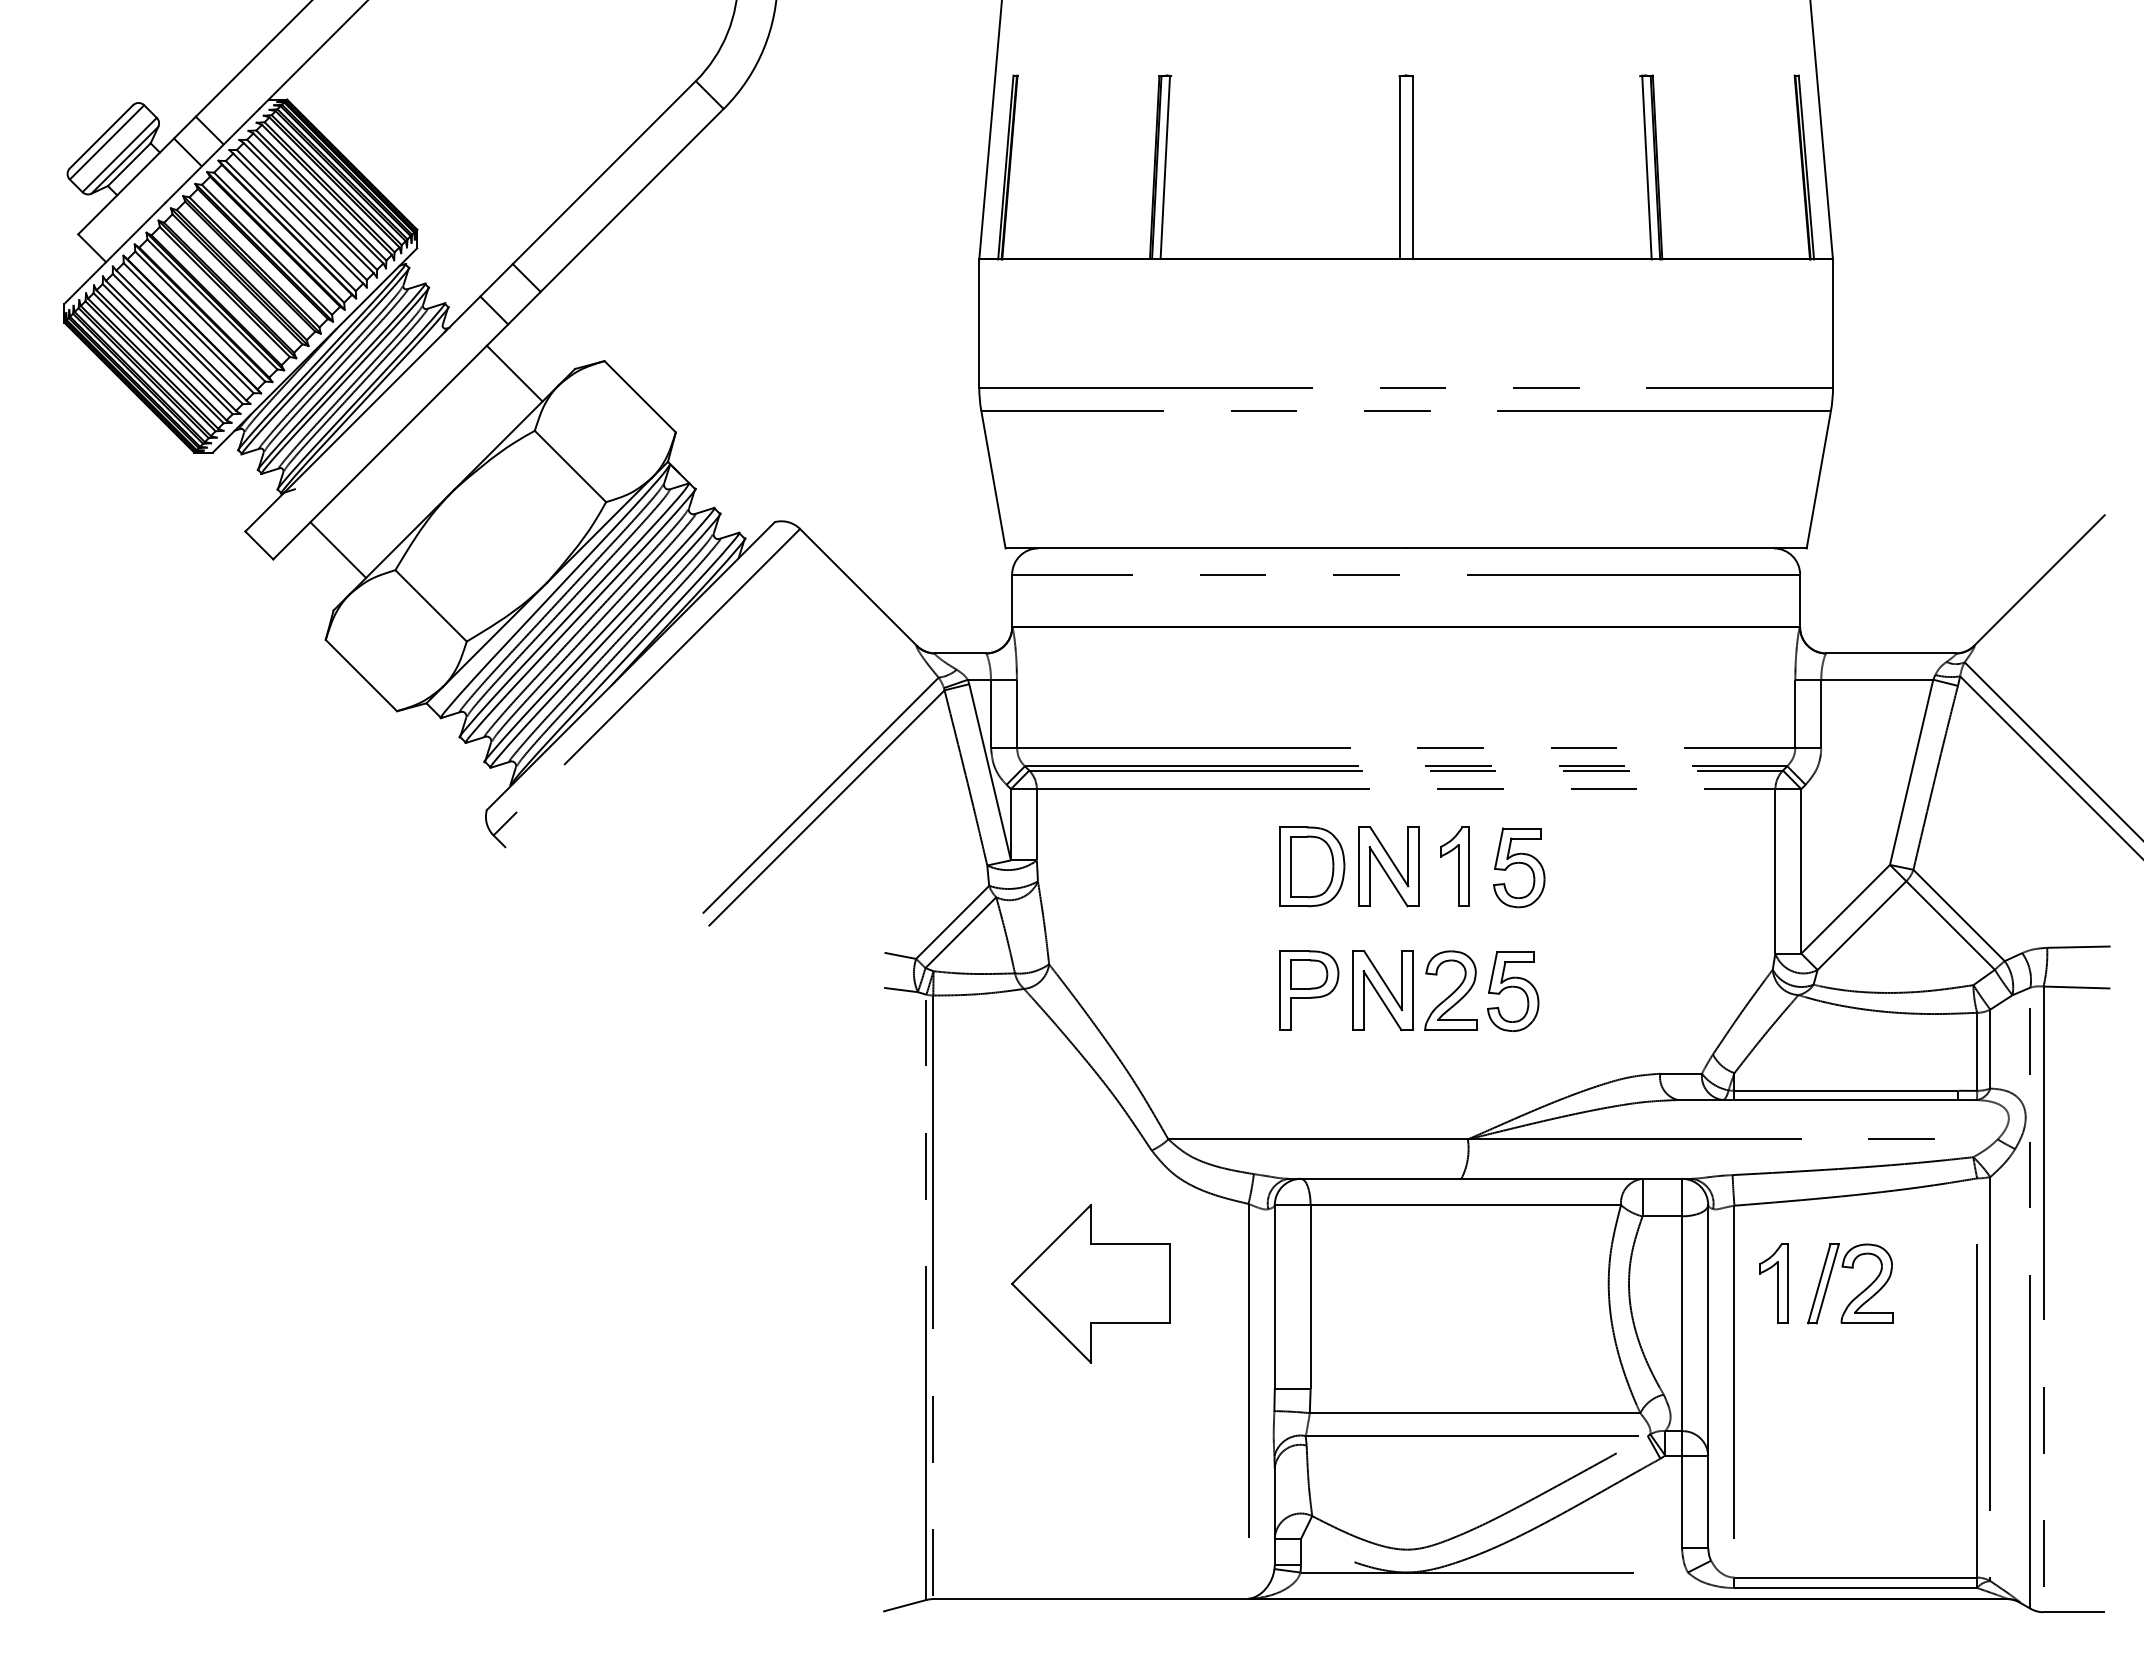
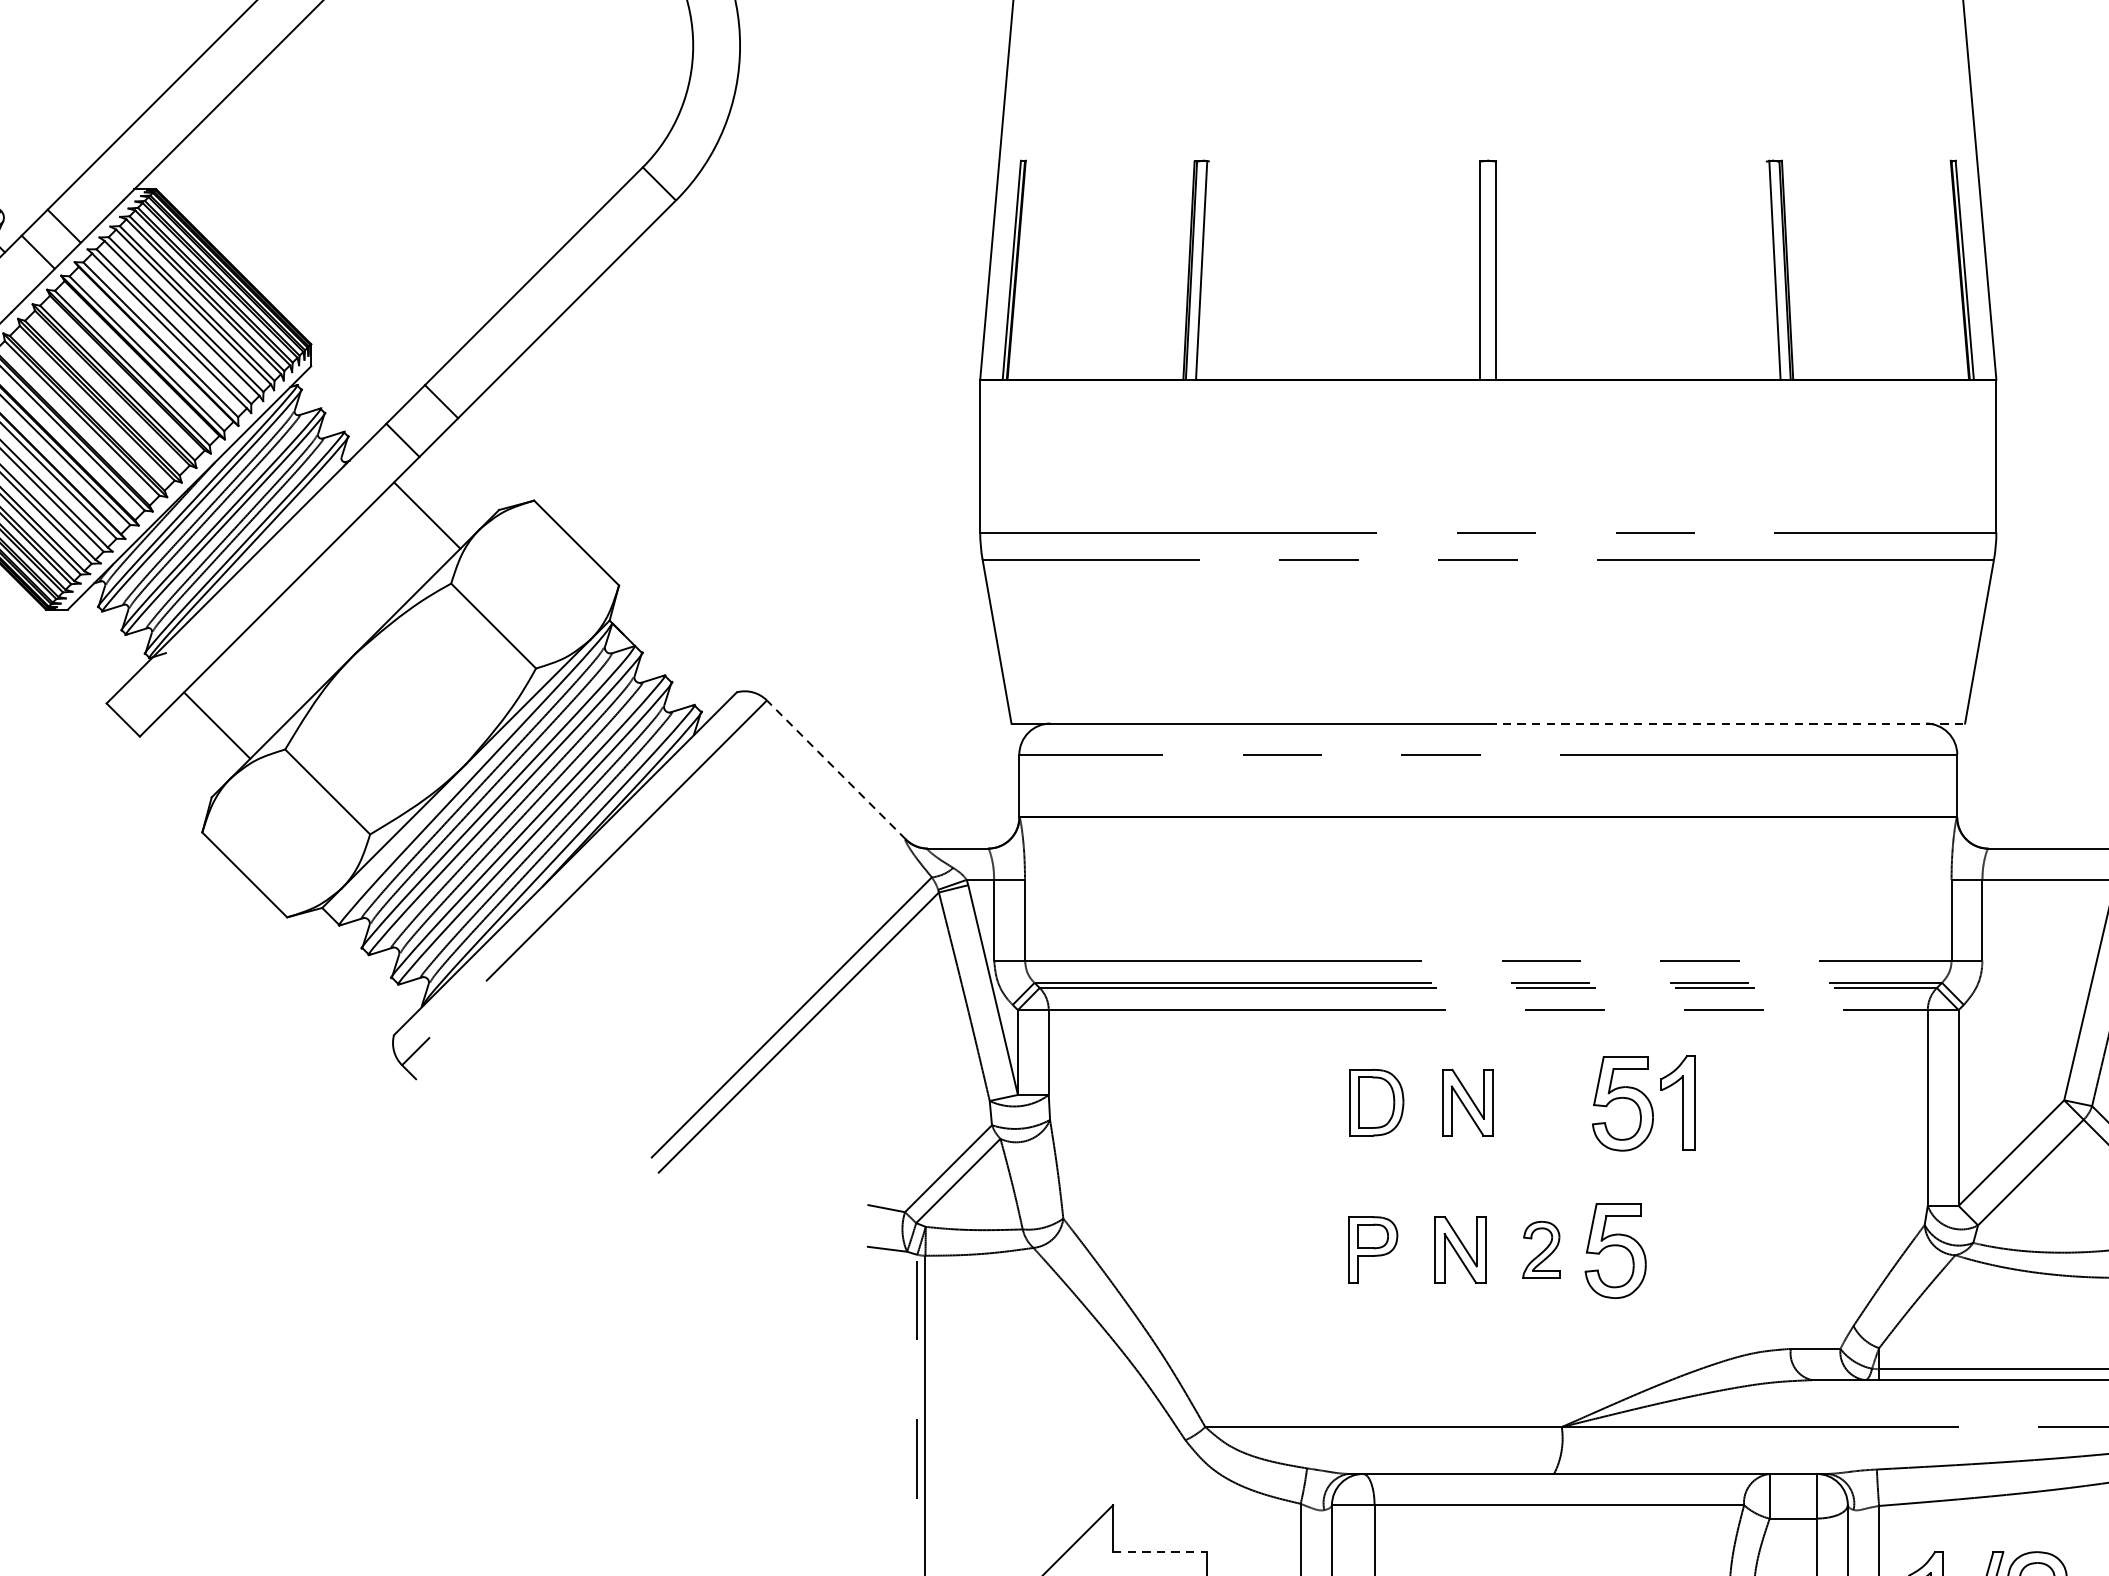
line: (1606, 548) -> (1726, 723), solid -> dashed
line: (858, 587) -> (836, 770), solid -> dashed
part: (1312, 866) -> (1376, 1102), size x0.7
part: (1388, 866) -> (1467, 1102), size x0.7
part: (1454, 866) -> (1677, 1102), moved
part: (1309, 990) -> (1373, 1249), size x0.7
part: (1382, 990) -> (1460, 1249), size x0.7
part: (1450, 990) -> (1541, 1249), size x0.6
line: (1130, 1244) -> (1160, 1552), solid -> dashed

